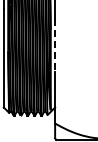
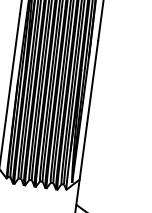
line: (55, 45) -> (93, 82), dashed -> solid

